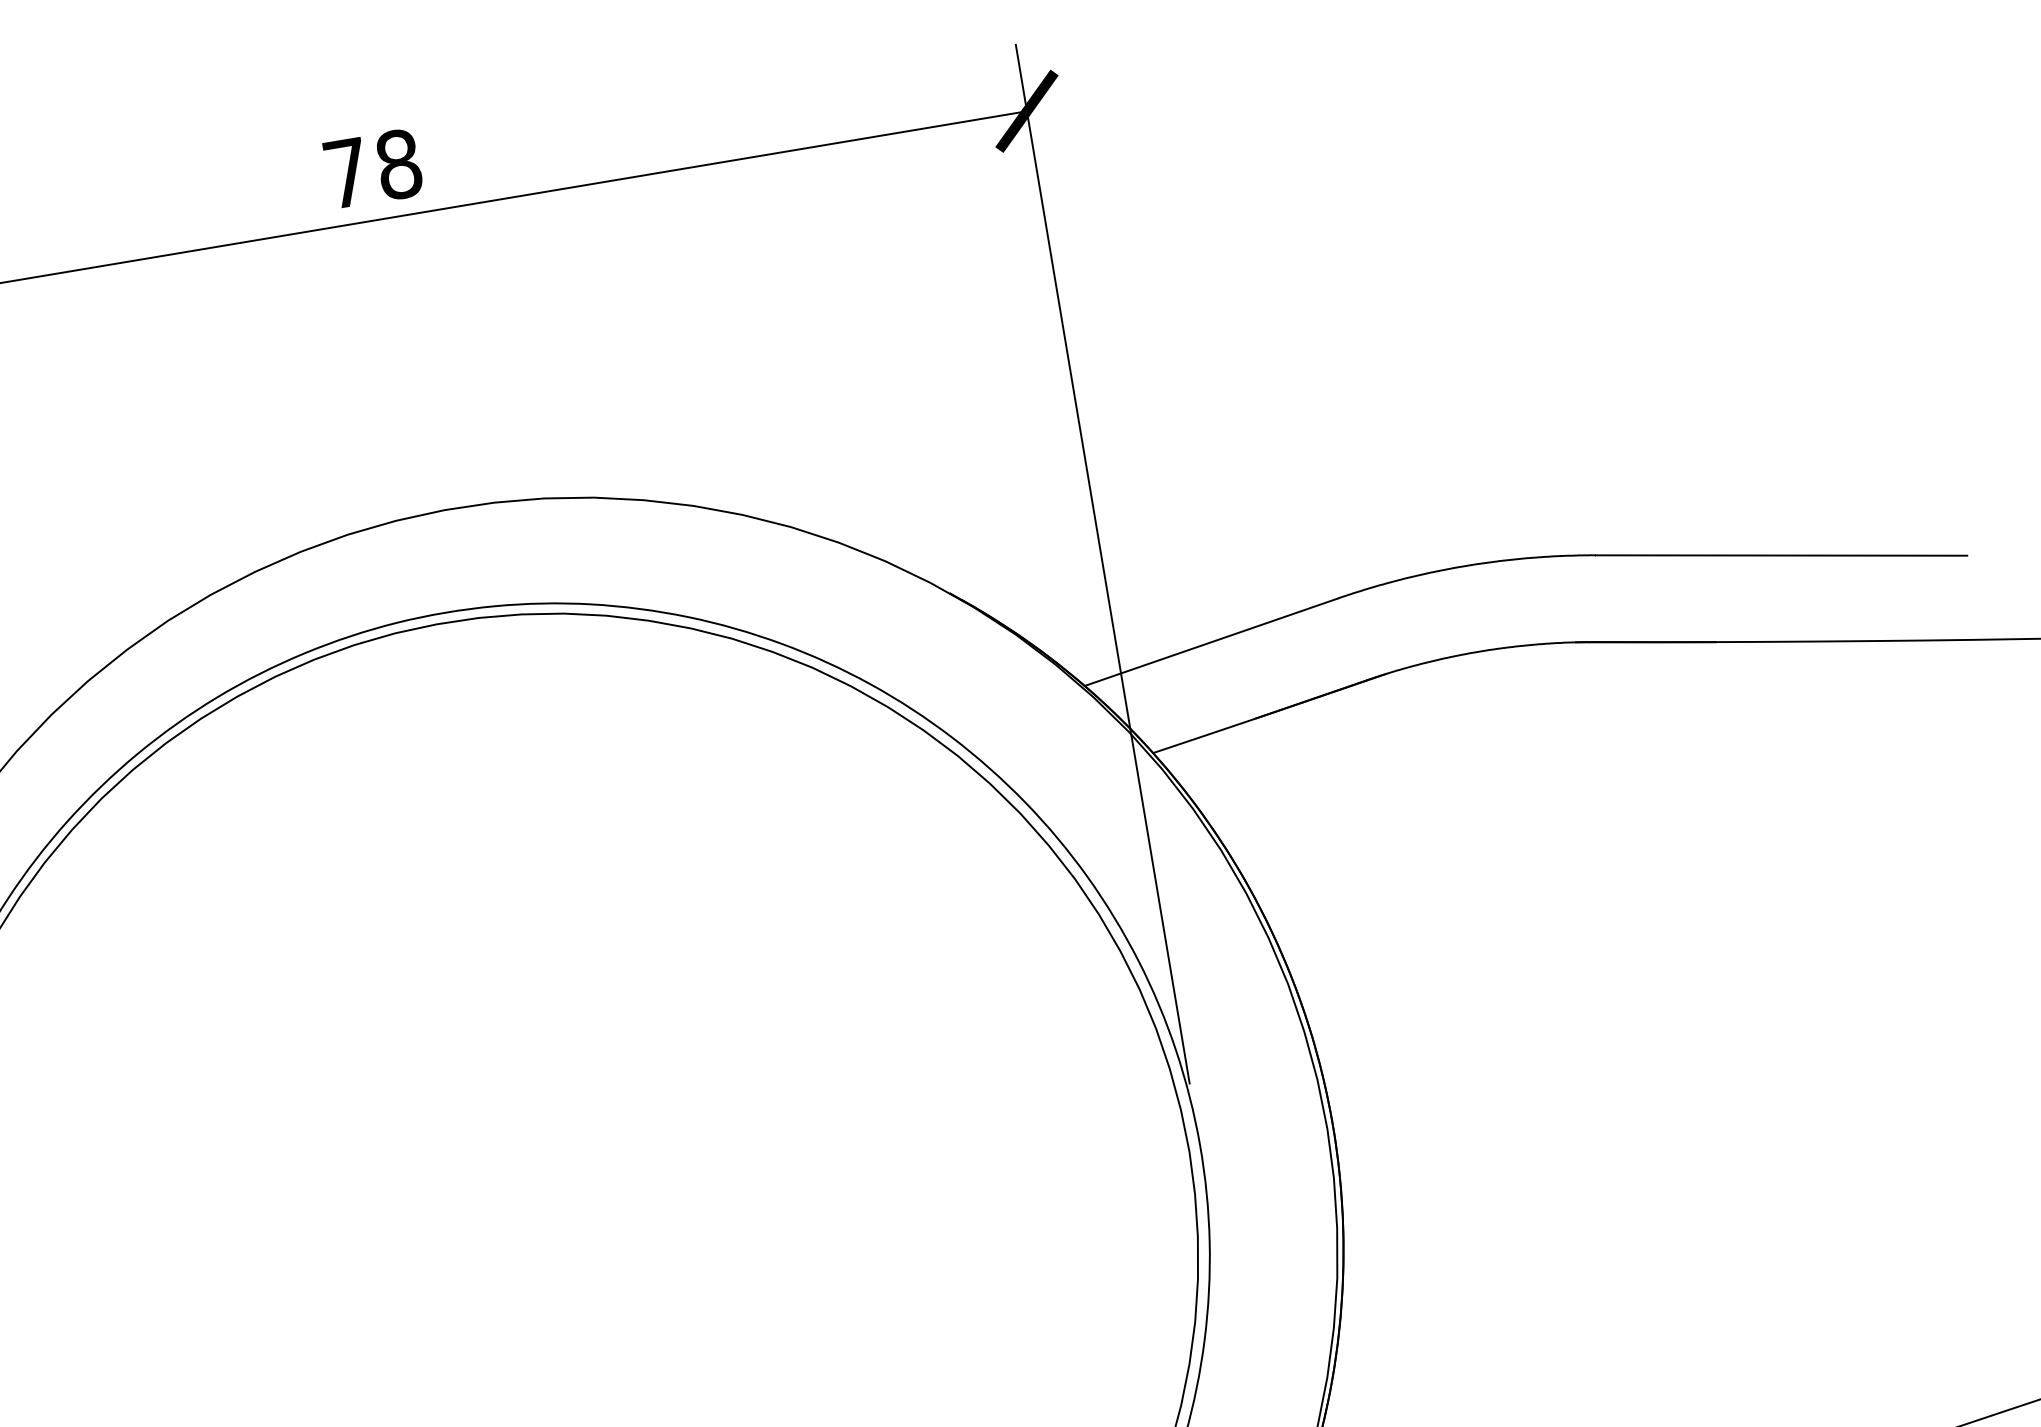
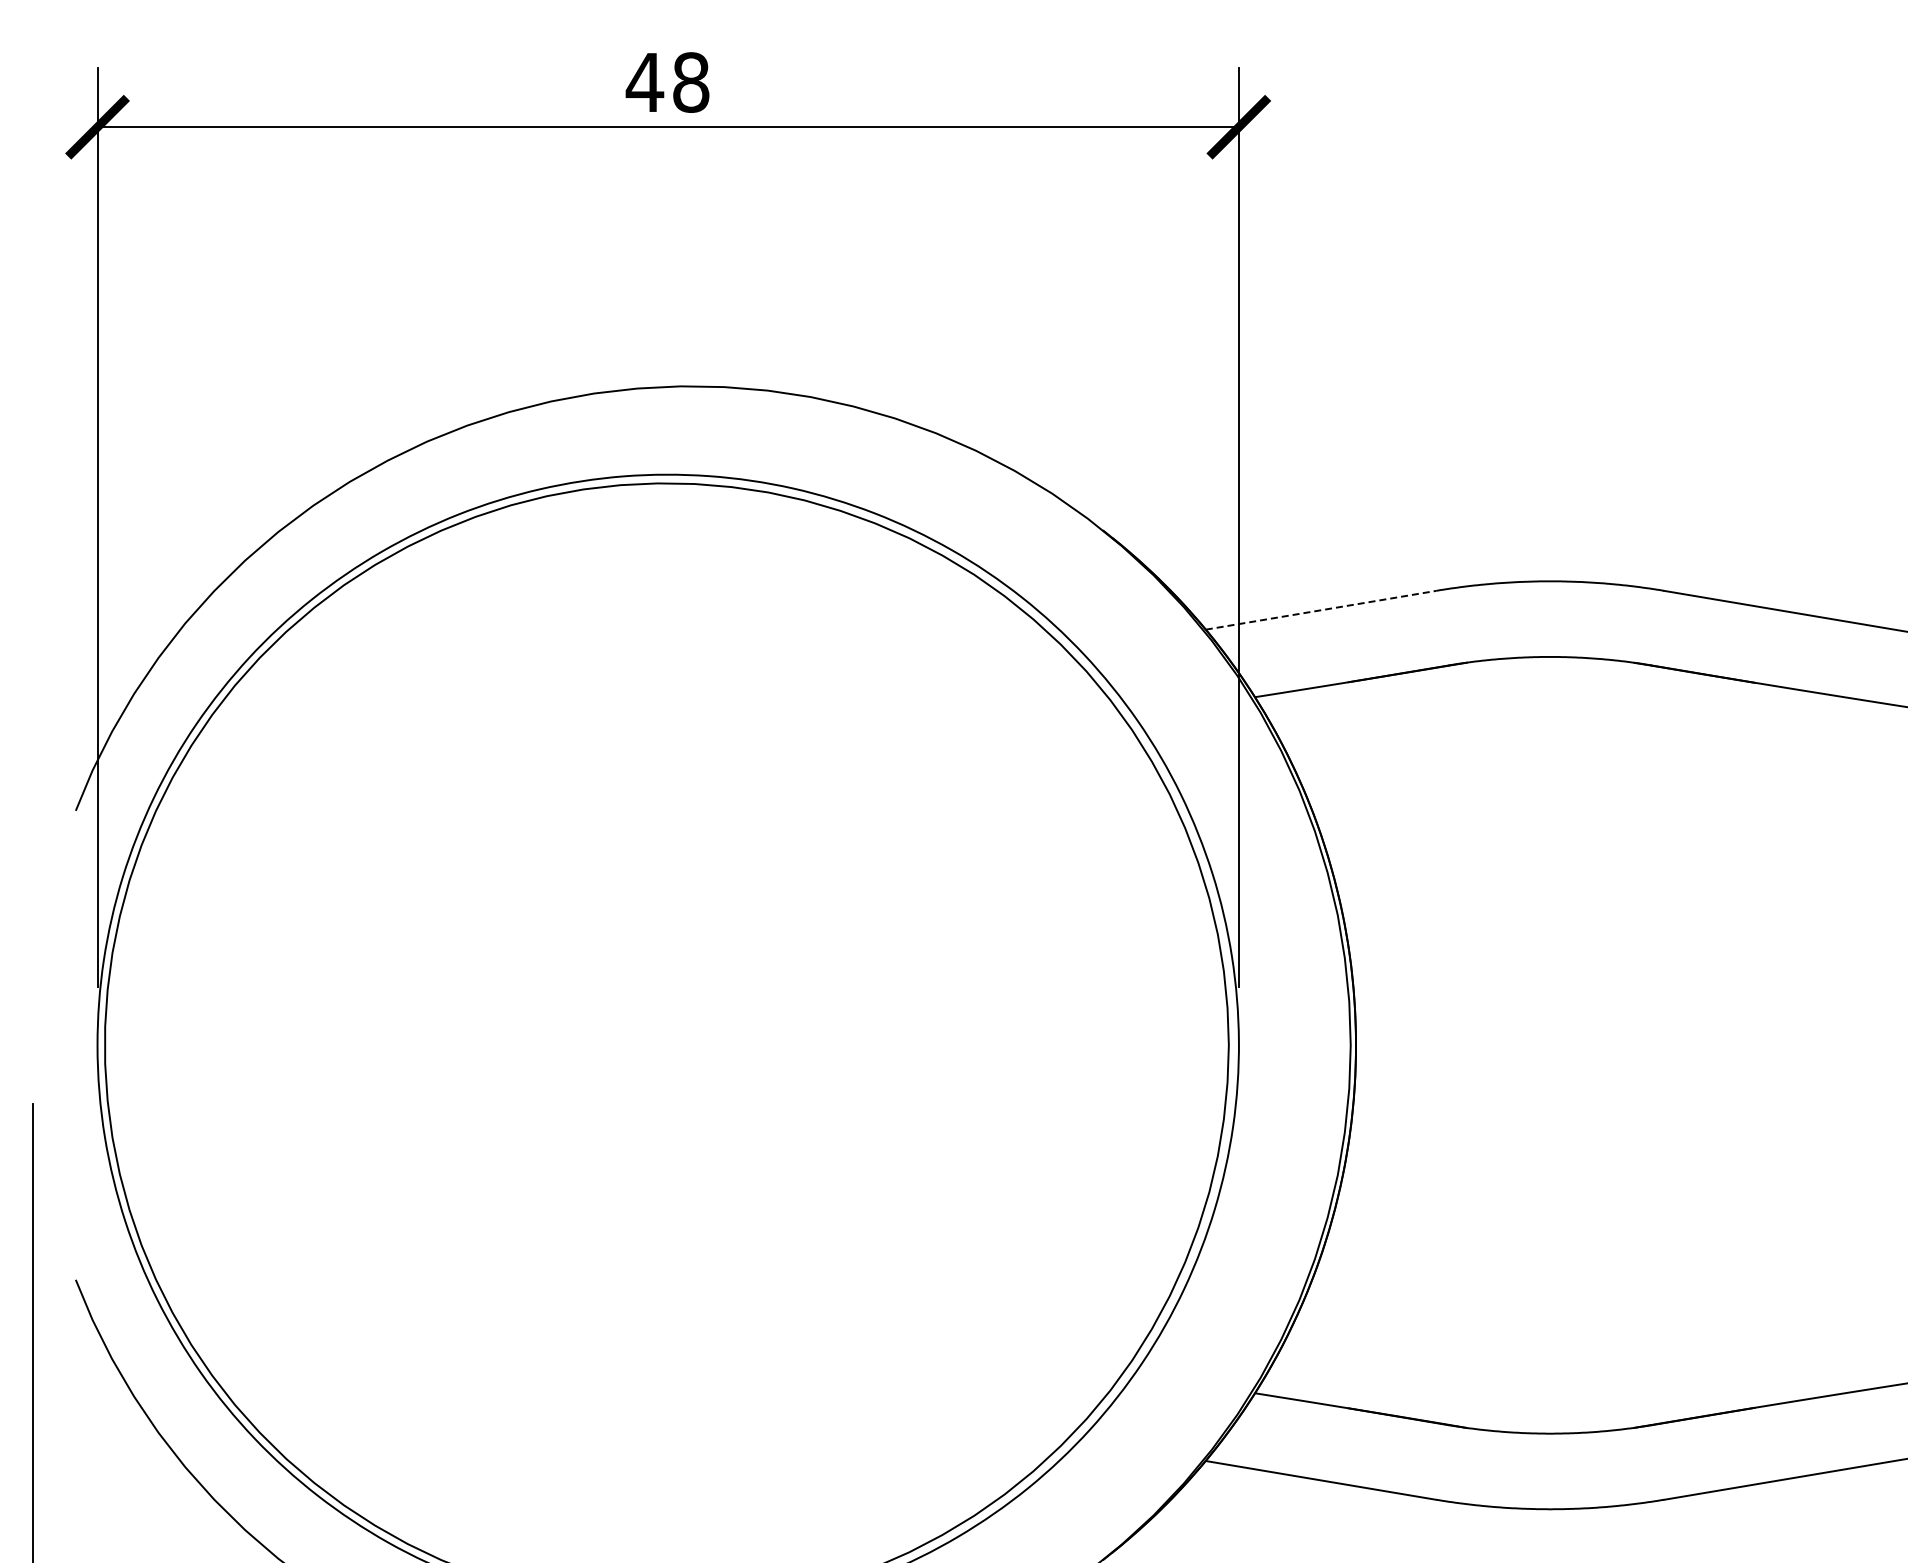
text: (346, 173) -> (644, 82), 78 -> 48
line: (1211, 642) -> (1321, 610), solid -> dashed

